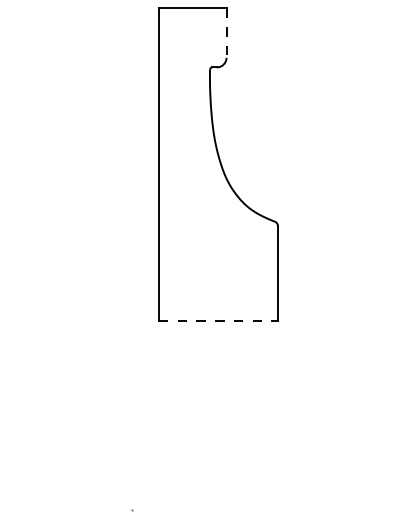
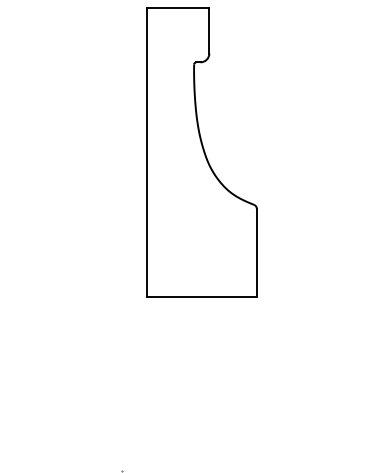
line: (226, 32) -> (209, 30), dashed -> solid
line: (217, 320) -> (201, 296), dashed -> solid

